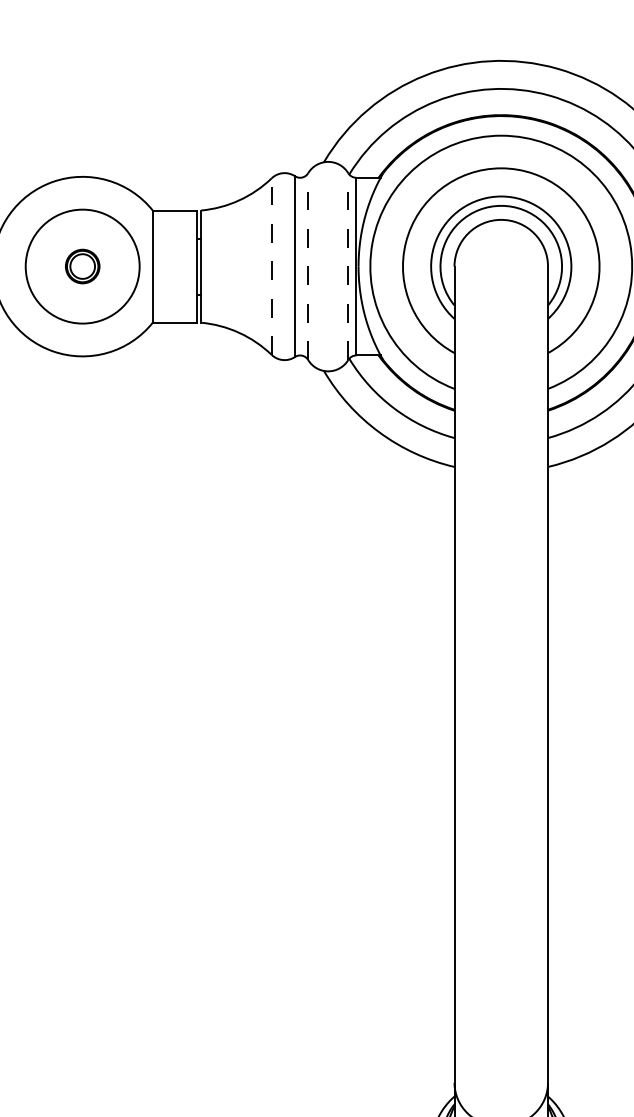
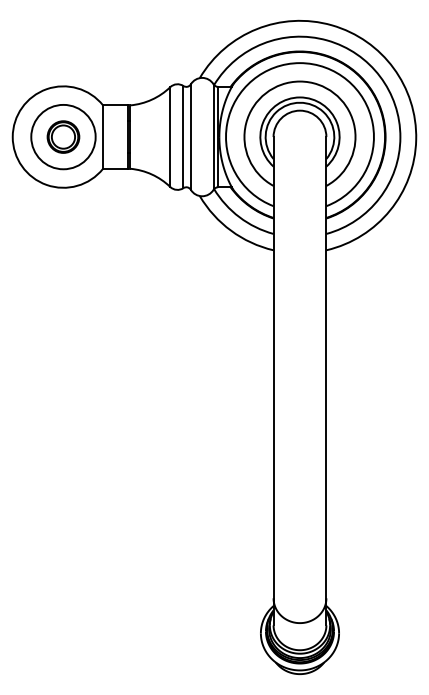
part: (82, 265) -> (63, 136), size x1.67
line: (272, 267) -> (170, 137), dashed -> solid
line: (307, 267) -> (190, 137), dashed -> solid
line: (348, 267) -> (213, 137), dashed -> solid

